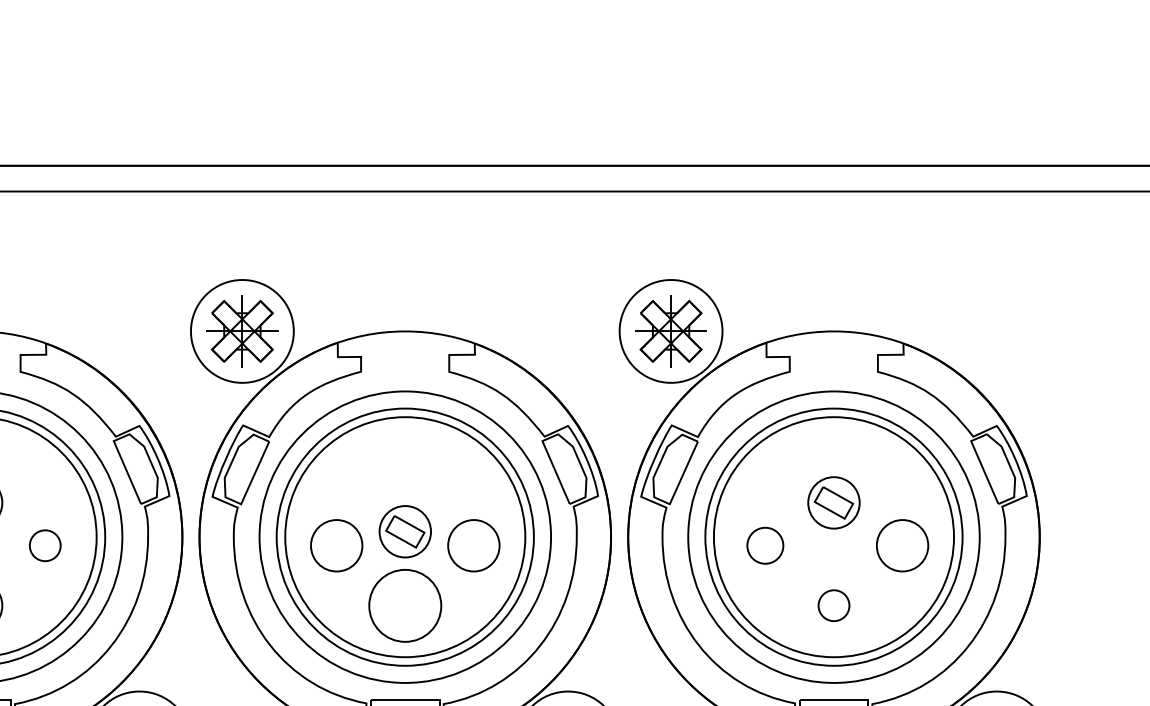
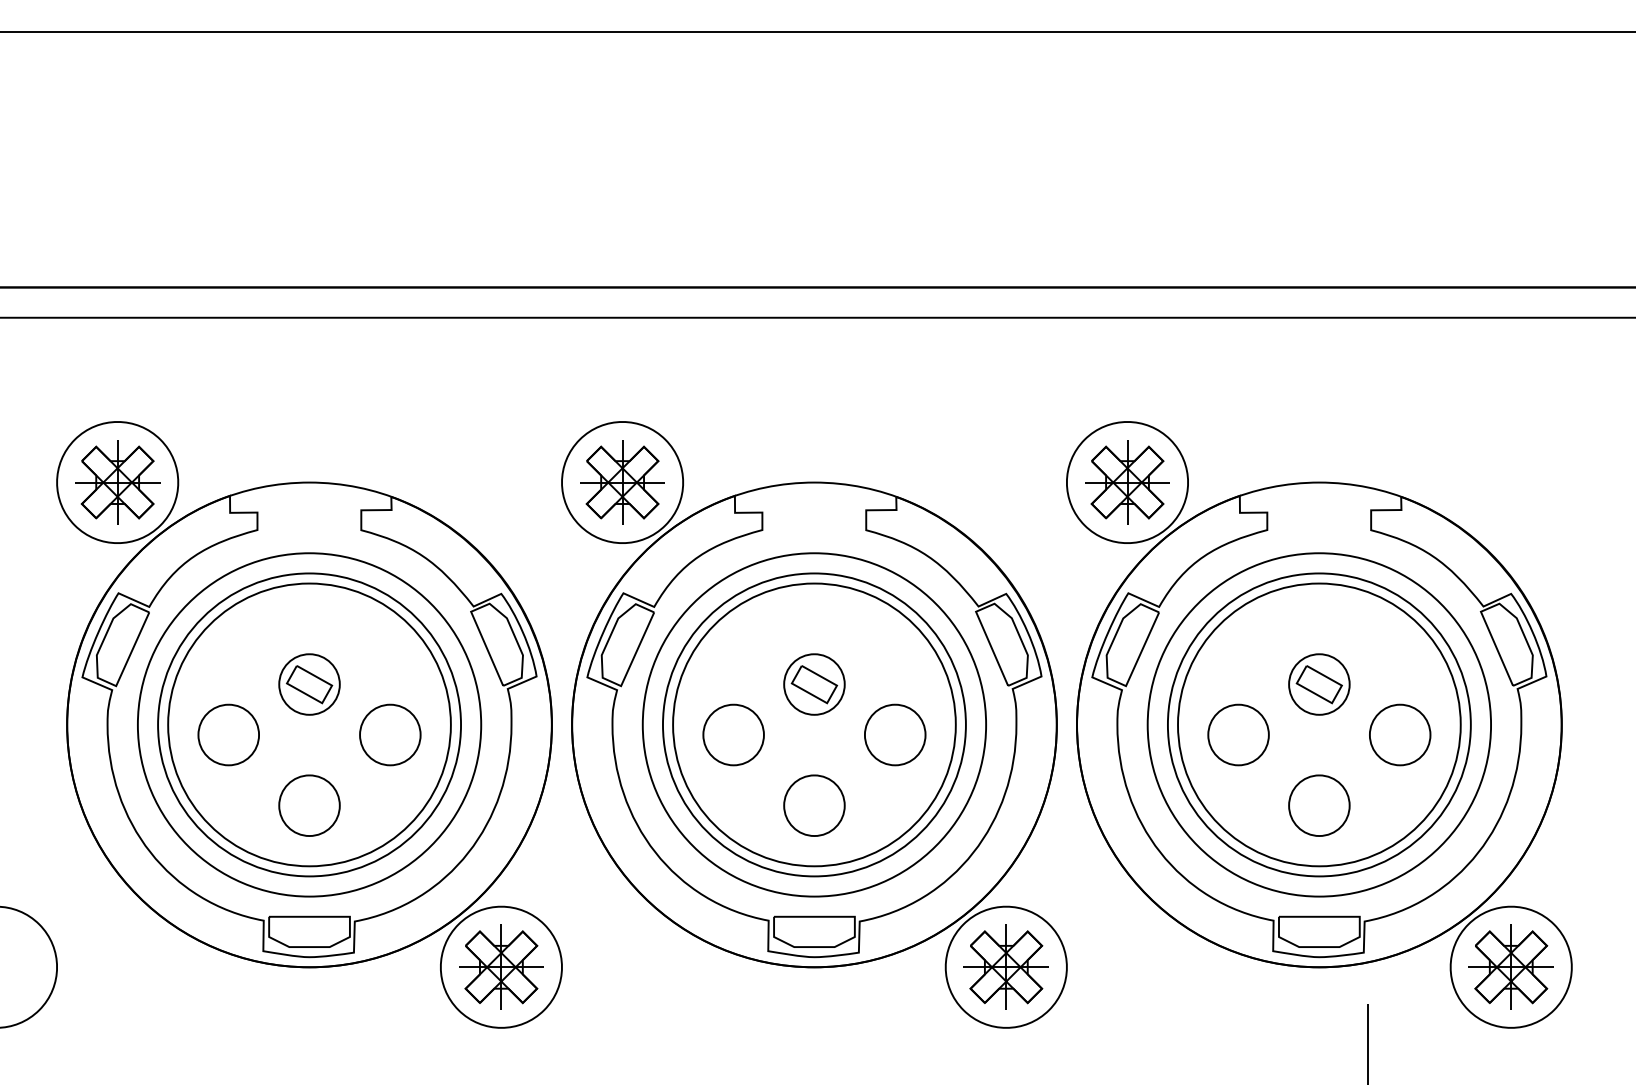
part: (405, 531) -> (814, 684), moved
part: (45, 545) -> (390, 734), size x1.67
part: (765, 545) -> (1238, 734), size x1.43
part: (405, 605) -> (814, 805), size x0.71
part: (834, 605) -> (1319, 805), size x1.67

